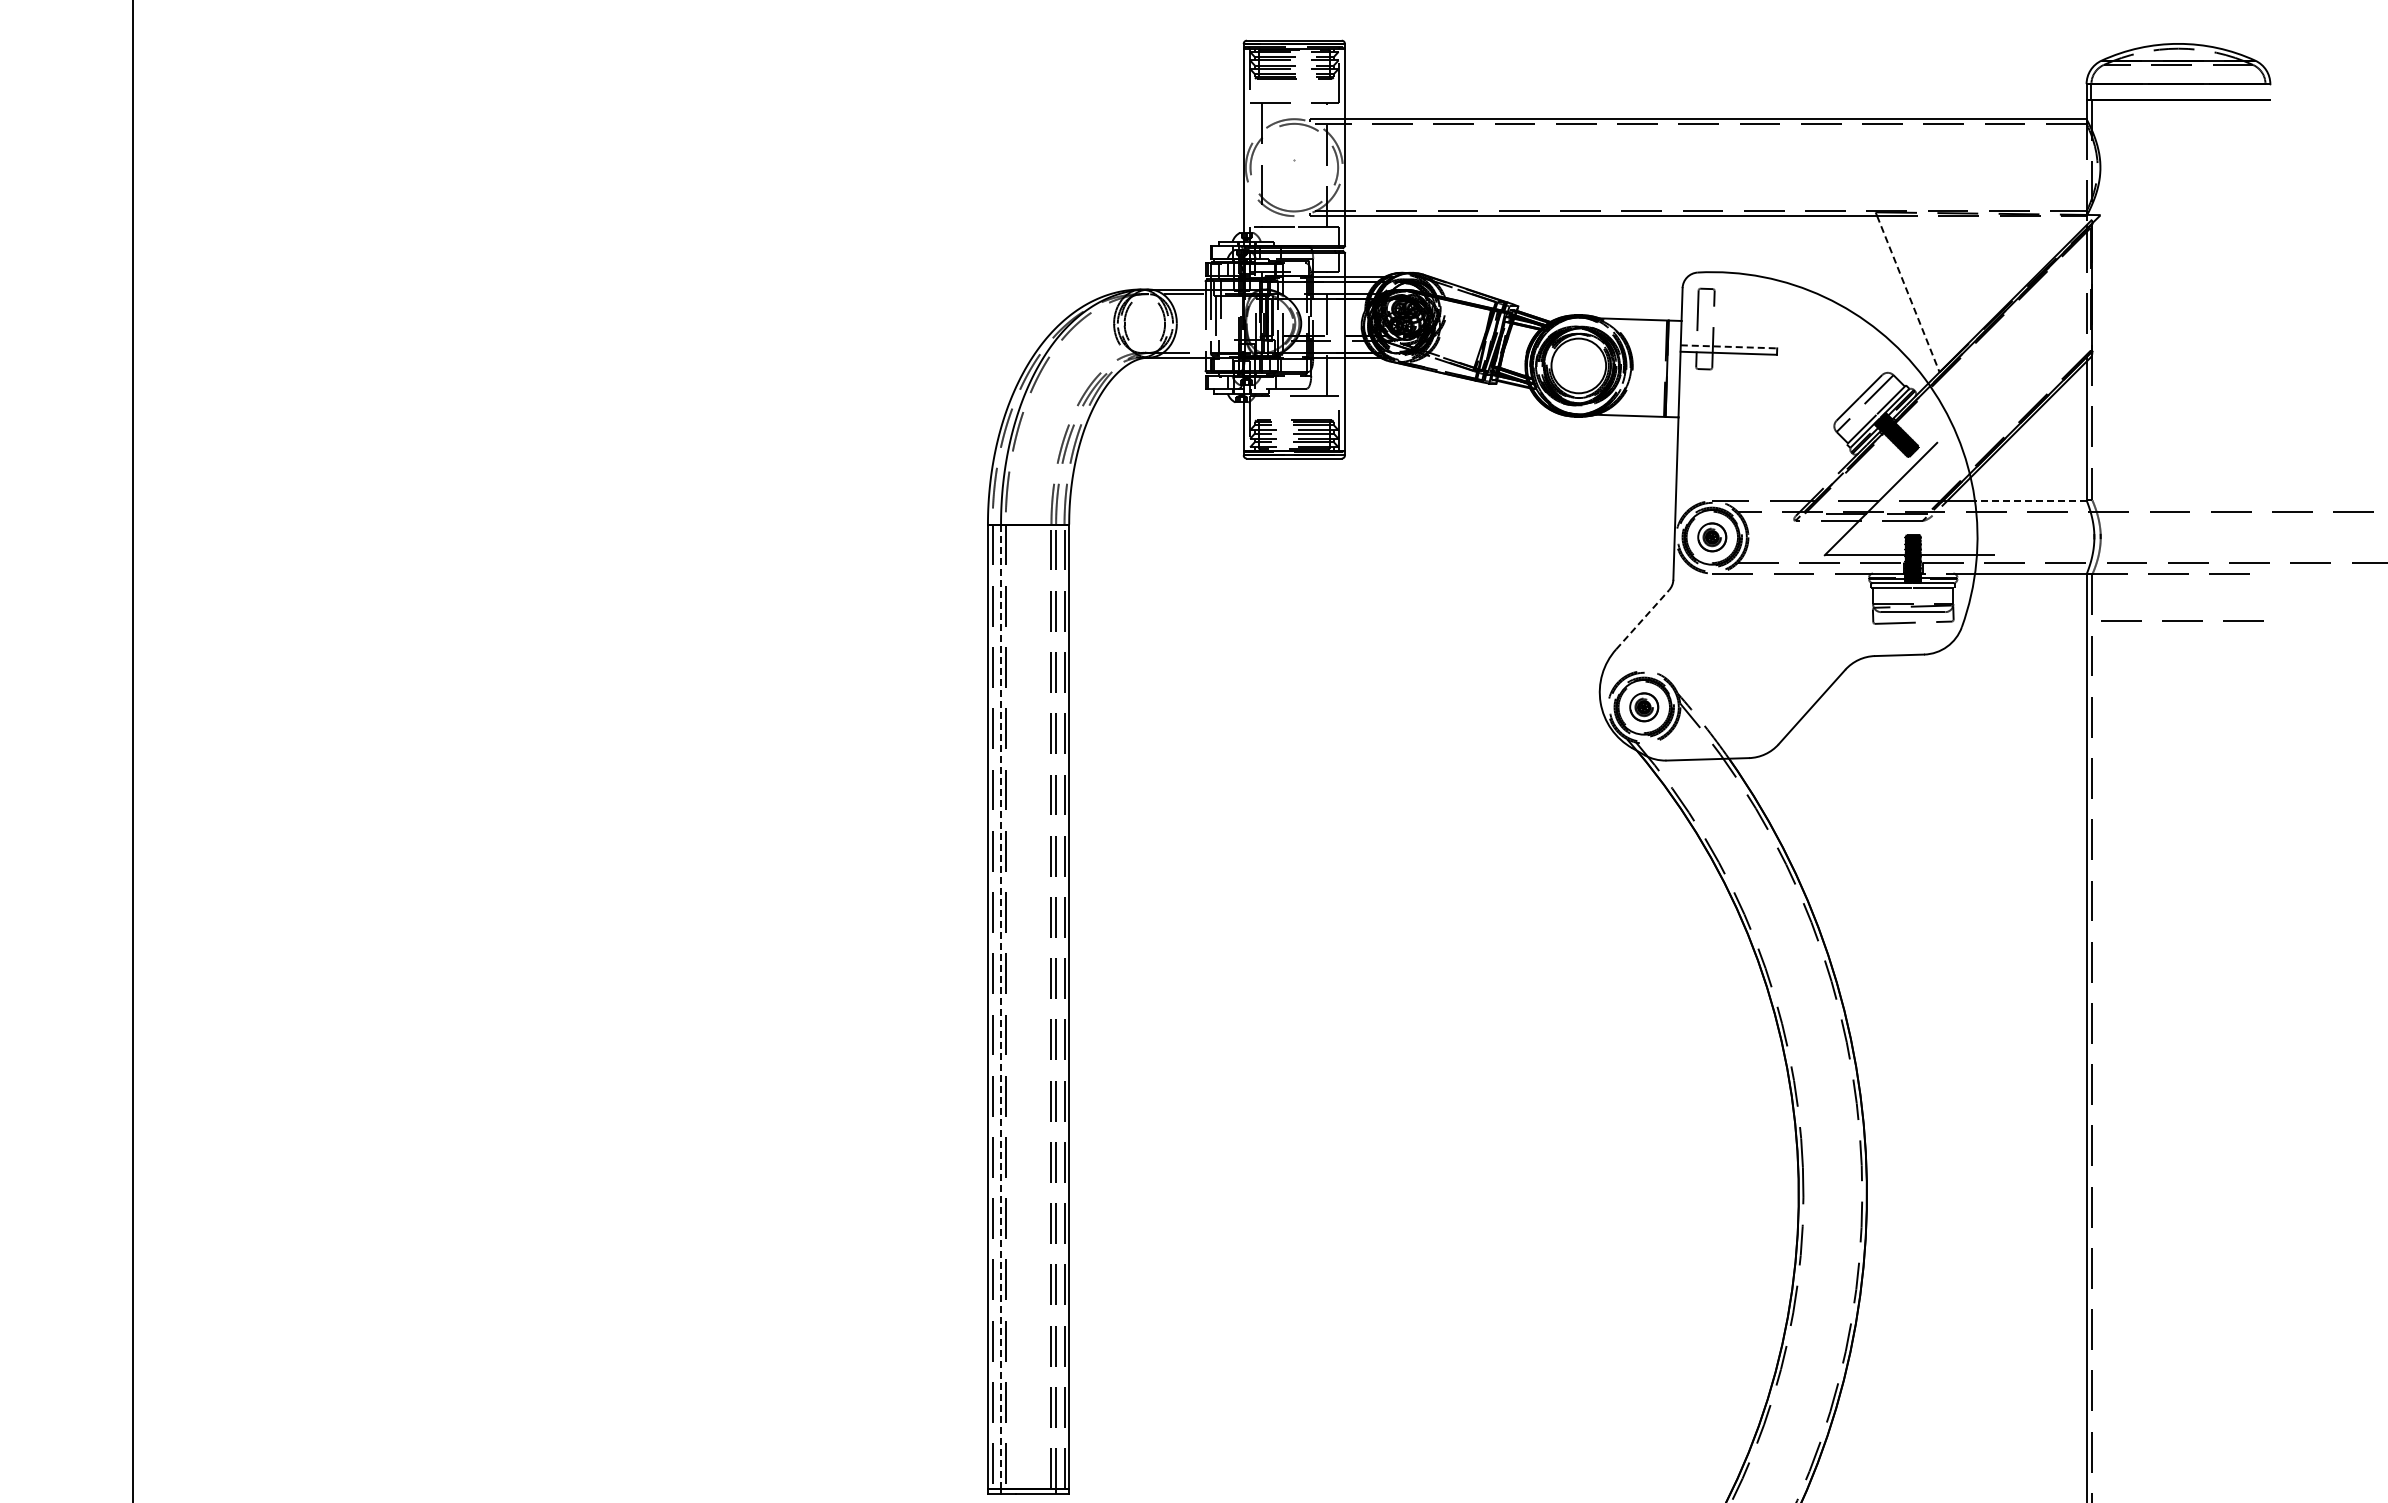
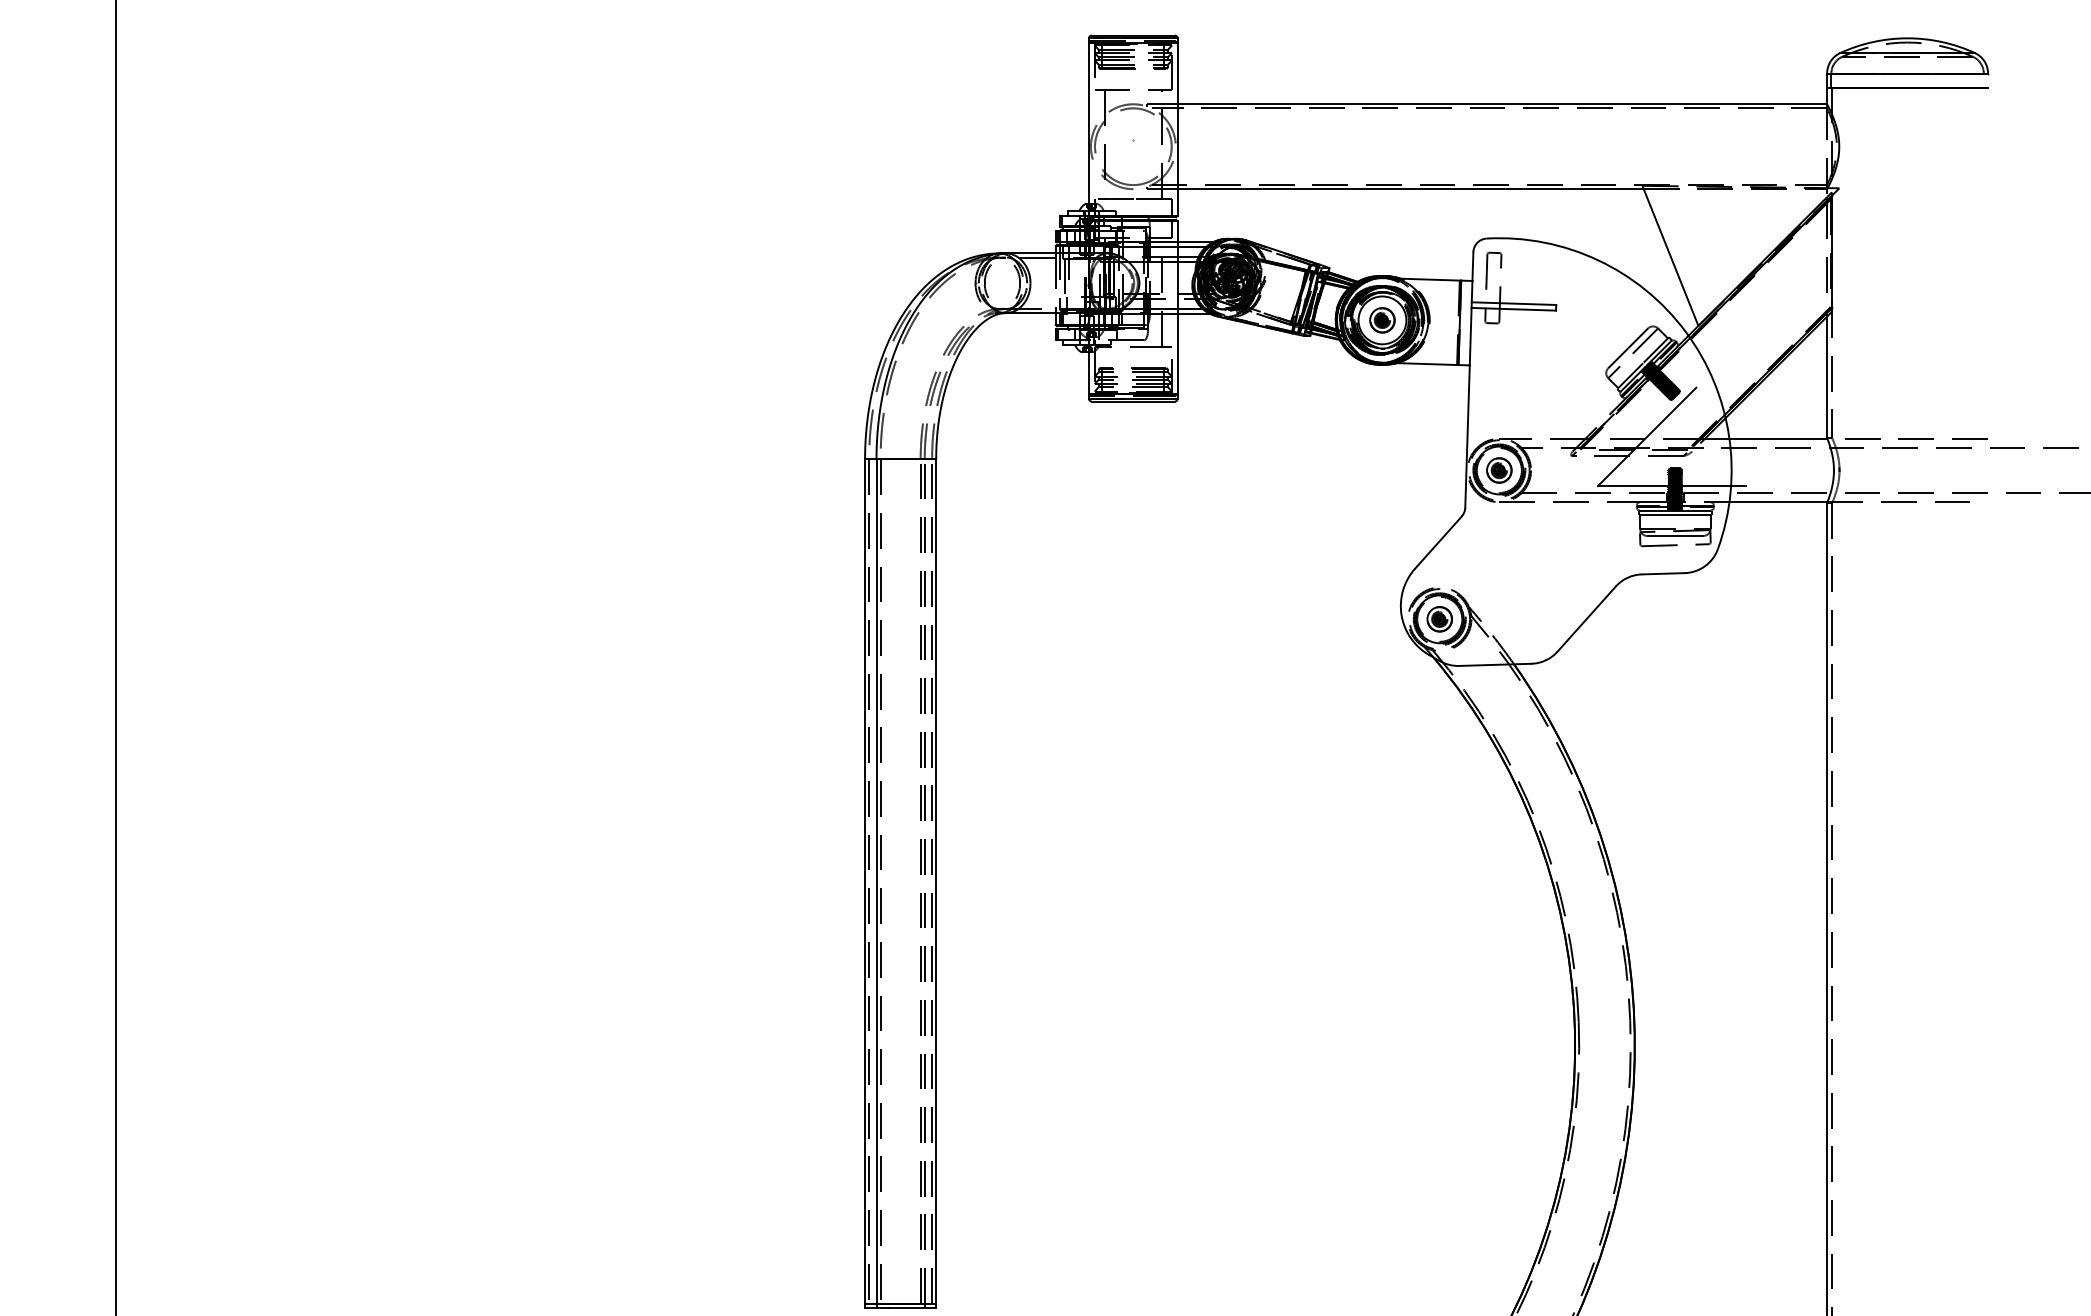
line: (1908, 294) -> (1671, 257), dashed -> solid
line: (1729, 346) -> (1514, 303), dashed -> solid
part: (1578, 365) -> (1382, 319), added
line: (2030, 501) -> (1778, 439), dashed -> solid
line: (1642, 619) -> (1438, 542), dashed -> solid
line: (2182, 620) -> (1916, 438), moved
line: (1001, 1007) -> (876, 882), dashed -> solid

